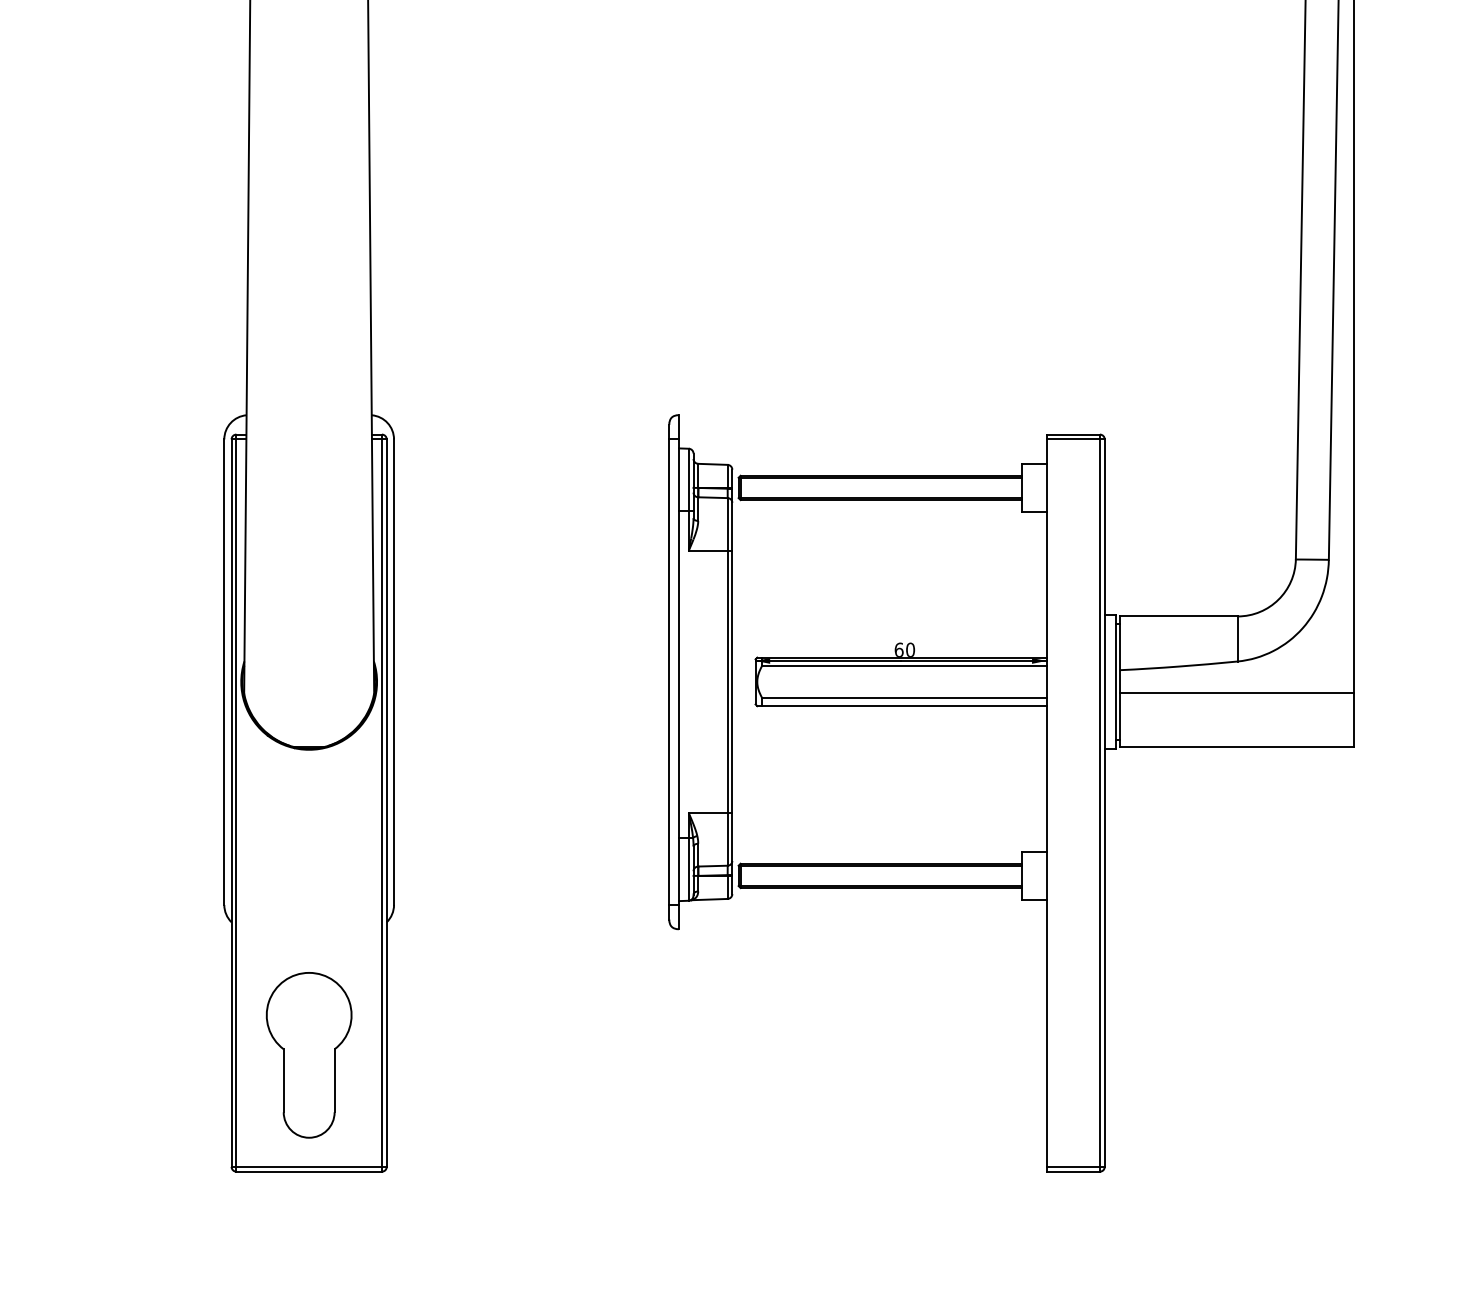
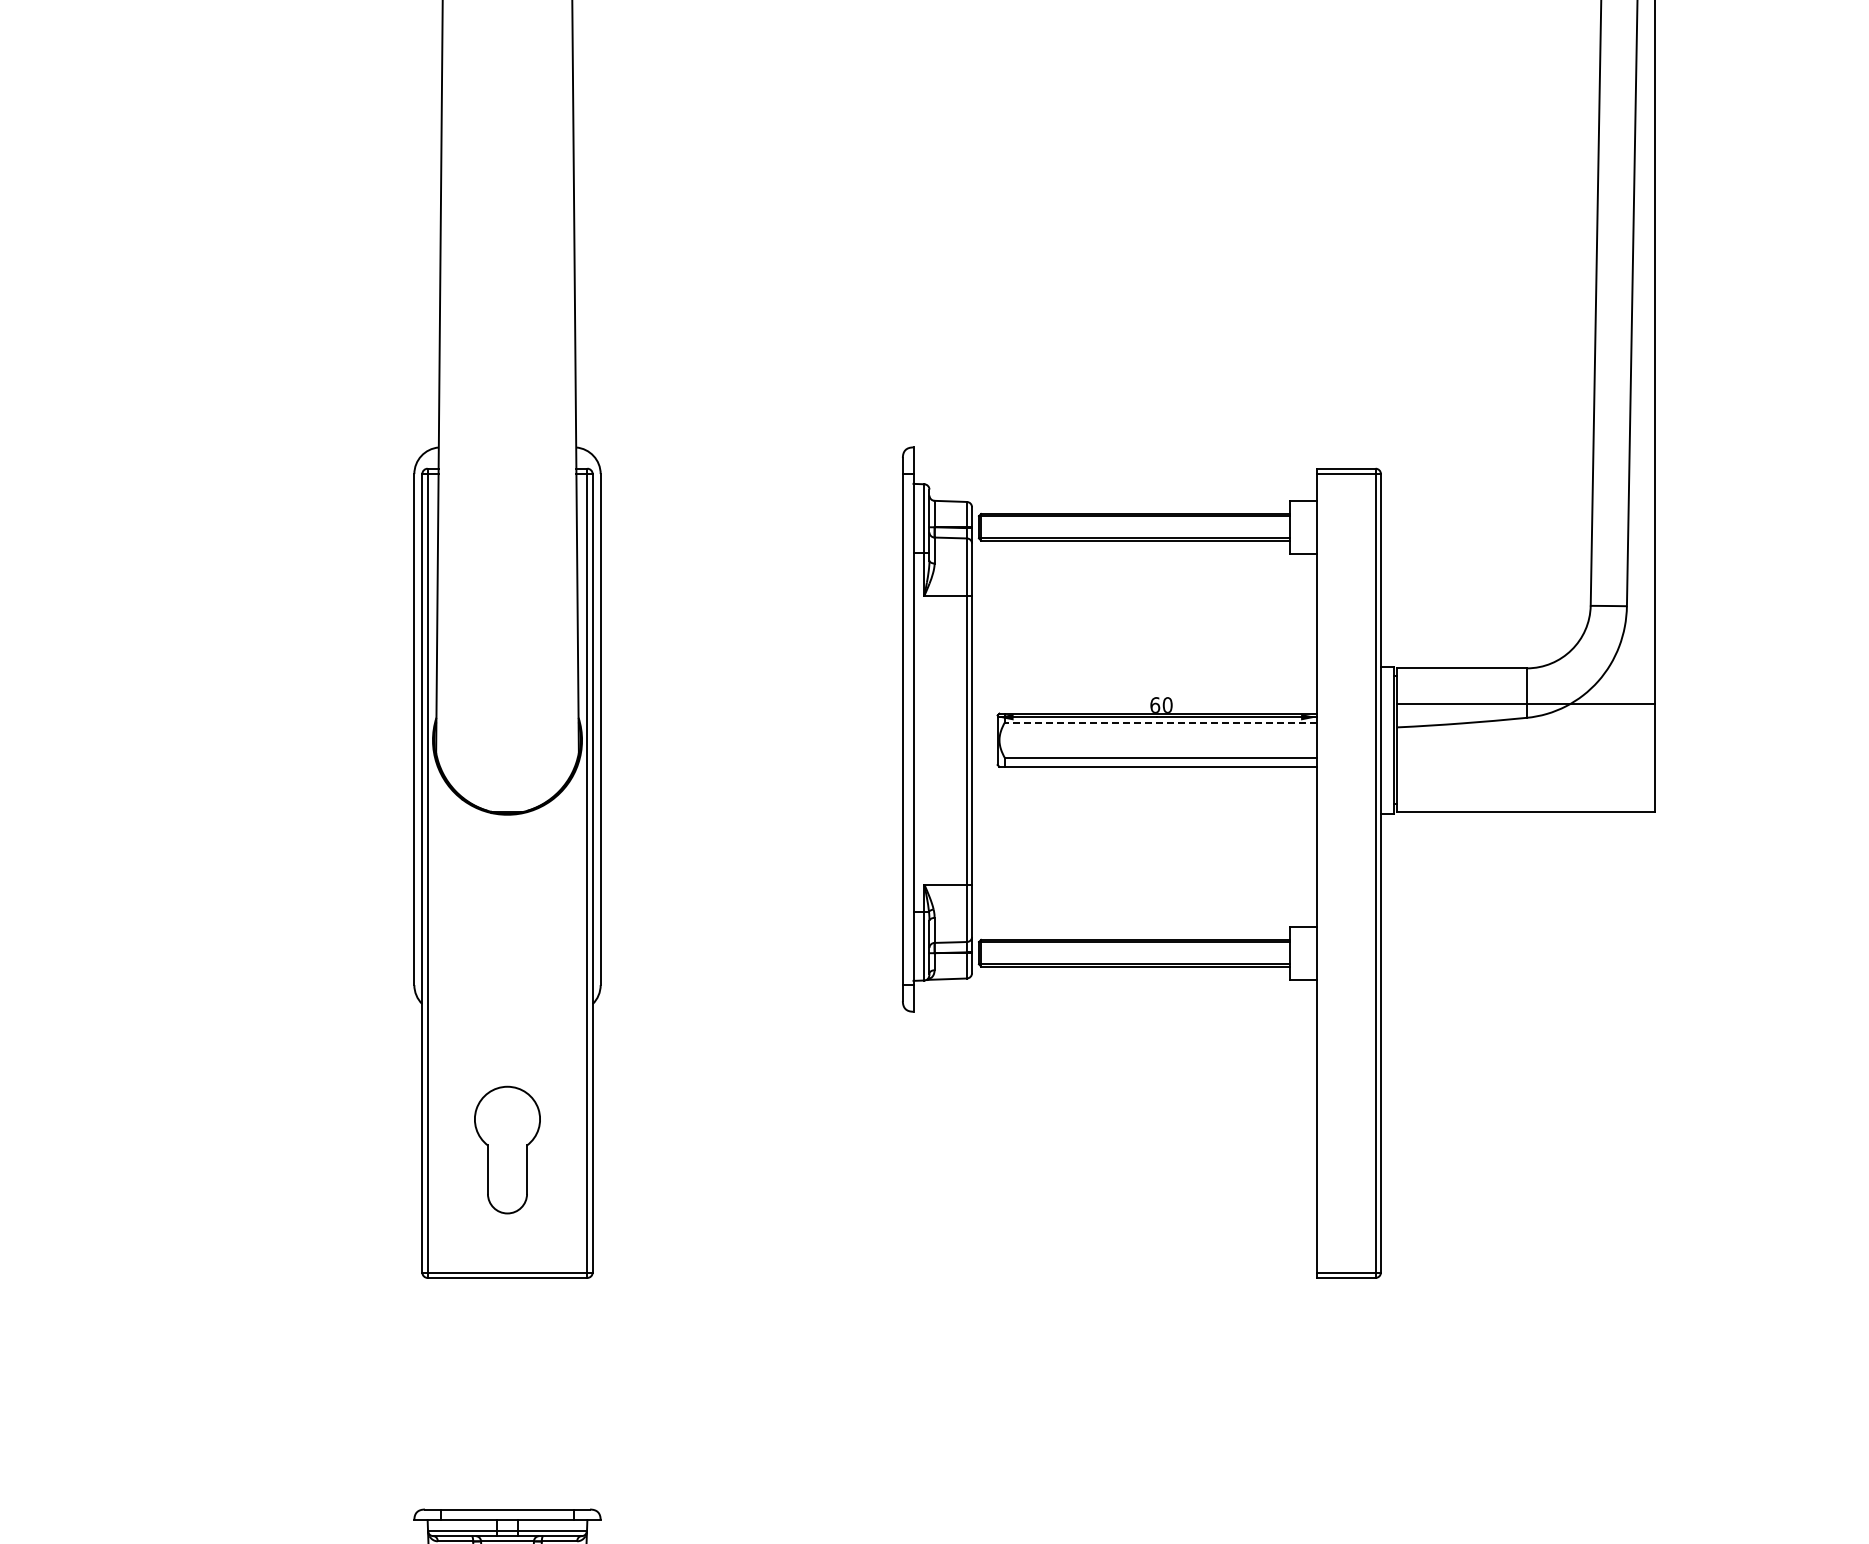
line: (903, 665) -> (1160, 722), solid -> dashed
line: (1236, 693) -> (1525, 703), moved
part: (309, 1054) -> (507, 1149), size x0.7

